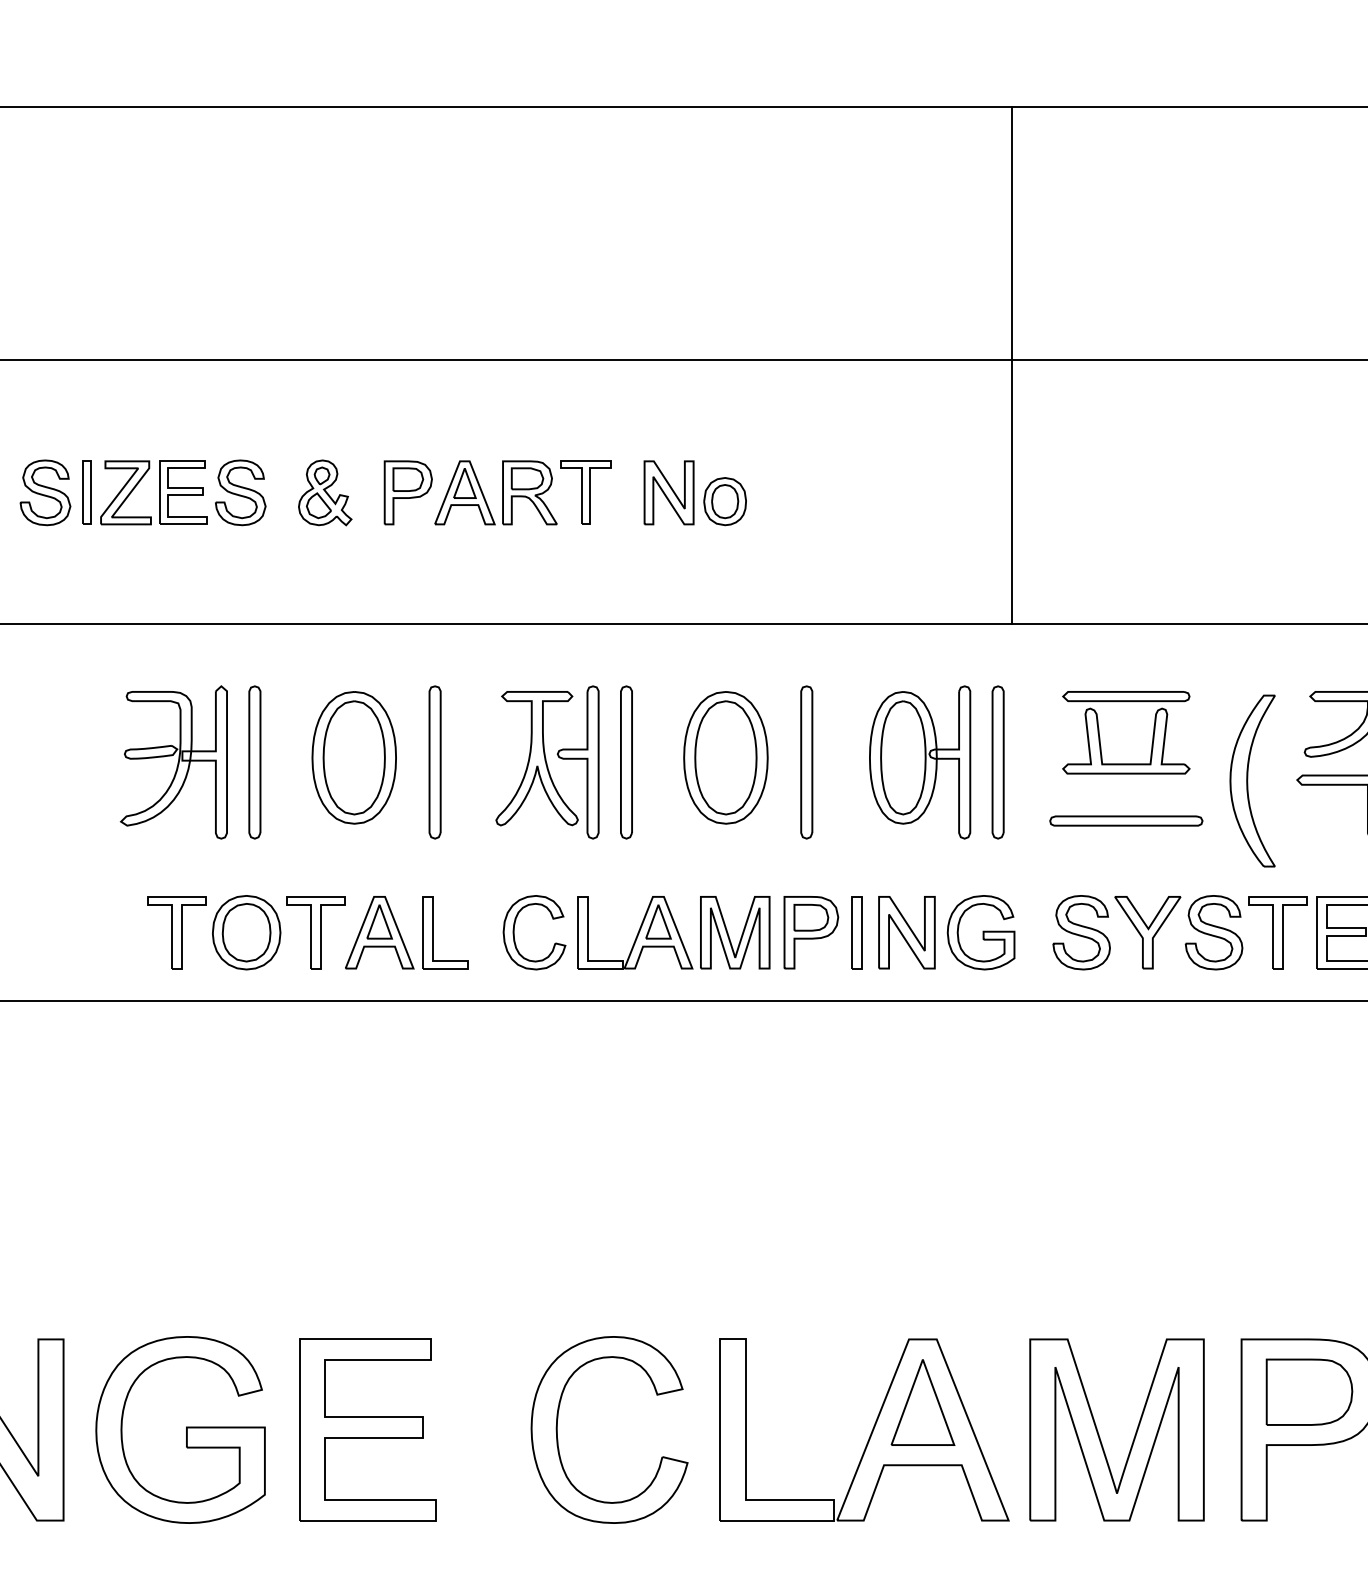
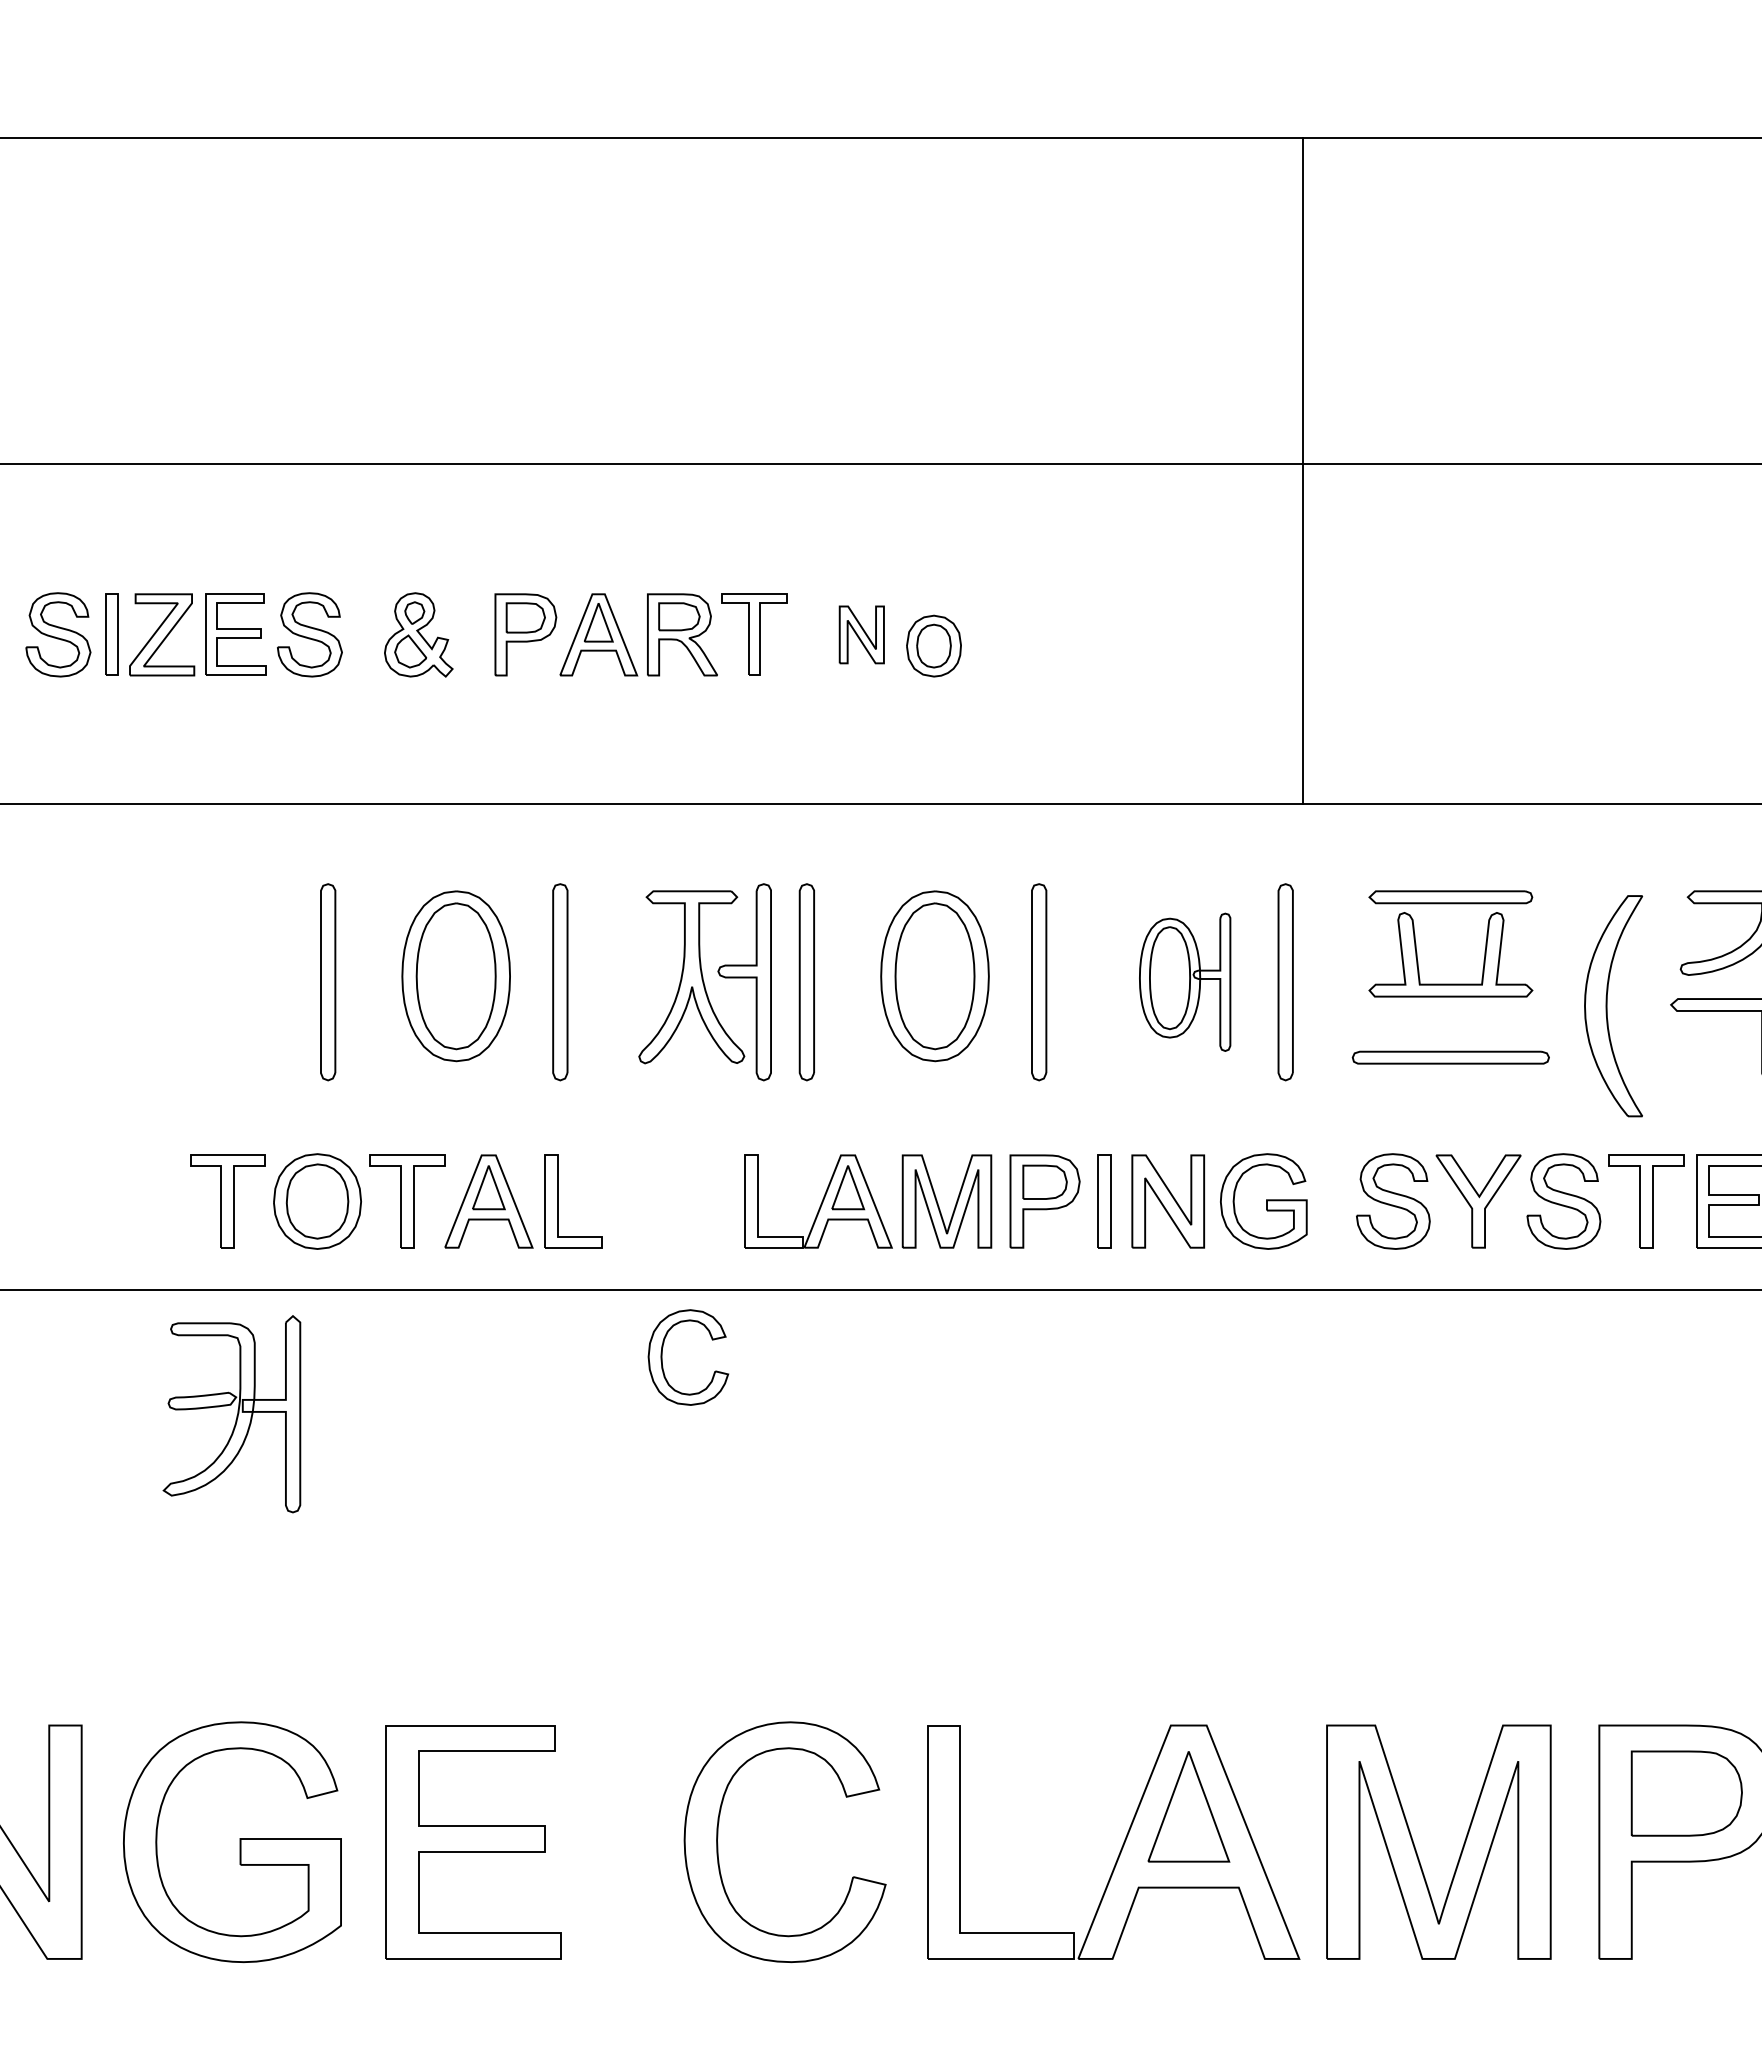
part: (668, 492) -> (861, 634), size x0.7
part: (173, 762) -> (231, 1414), moved
part: (919, 762) -> (1184, 982), size x0.7
part: (514, 932) -> (662, 1357), moved

